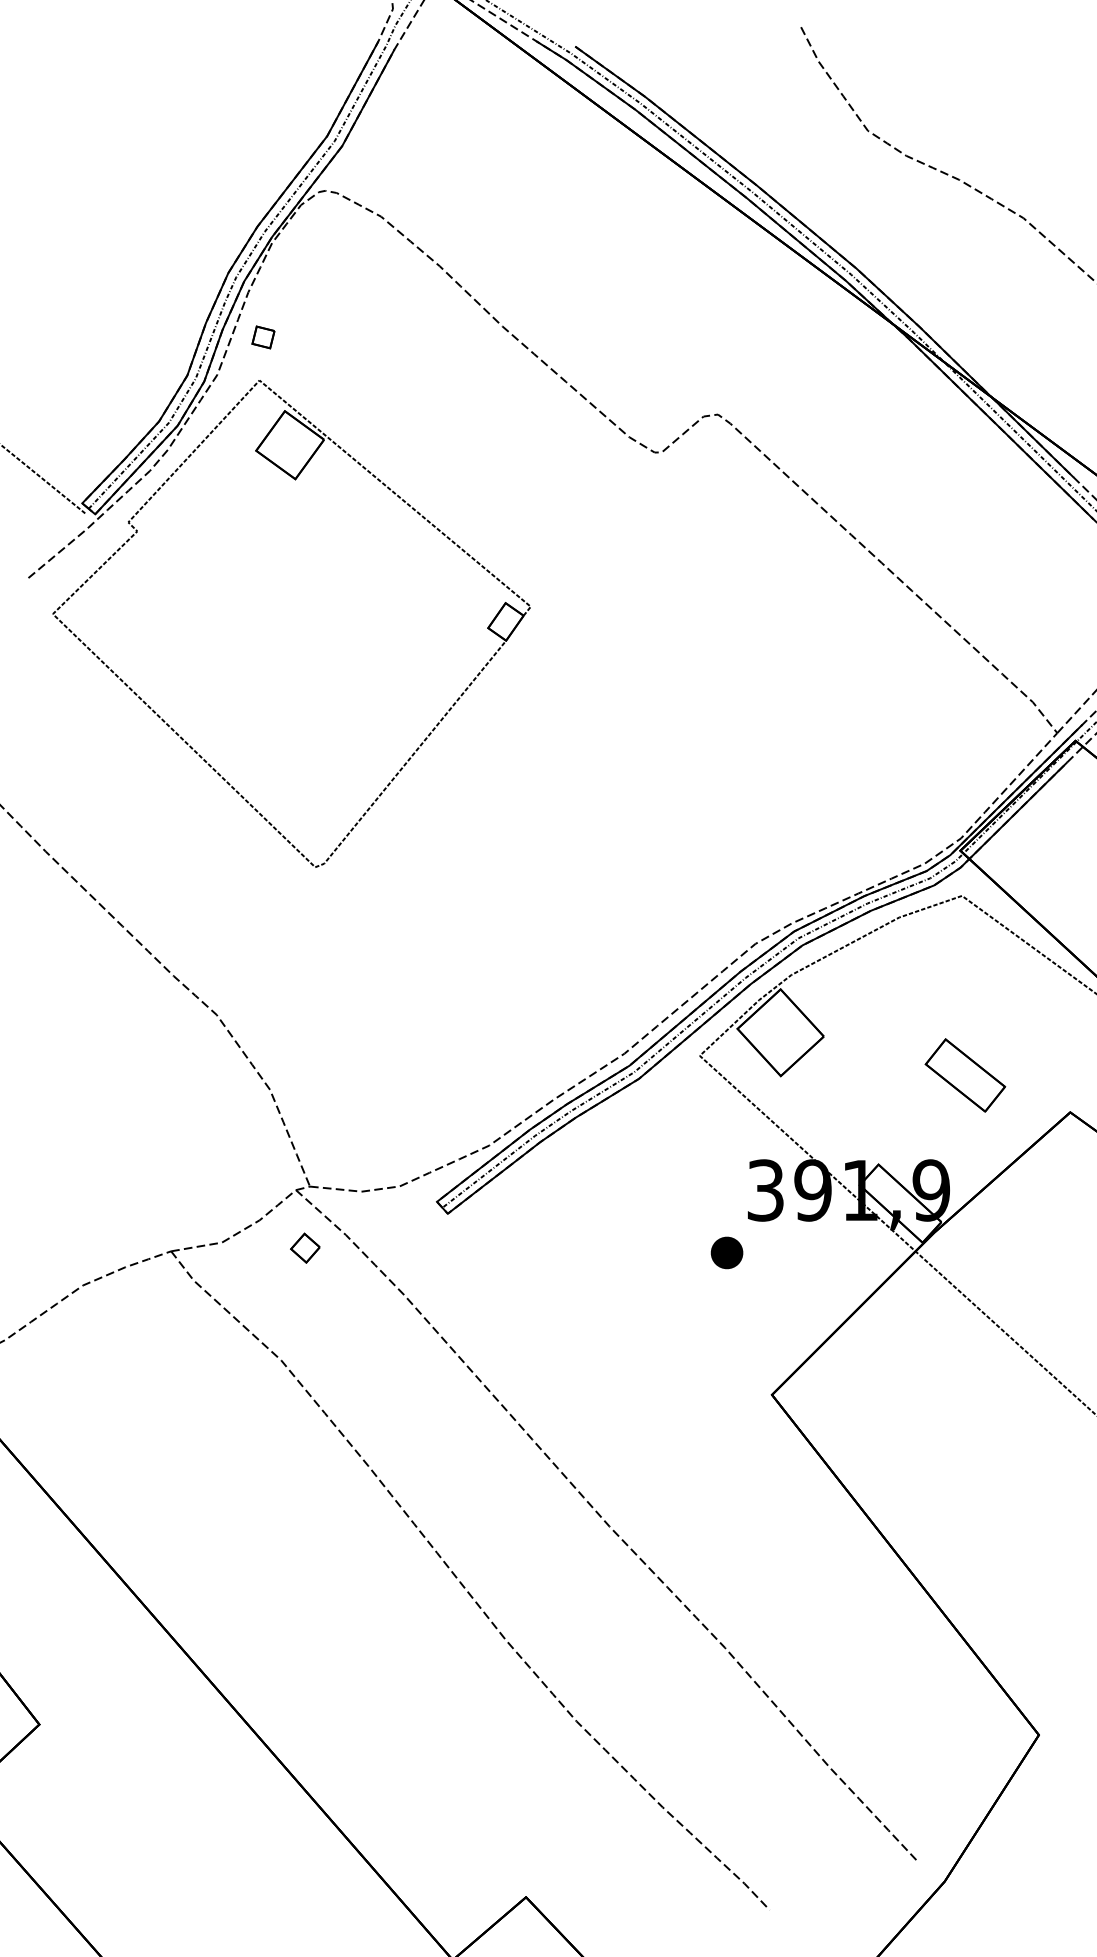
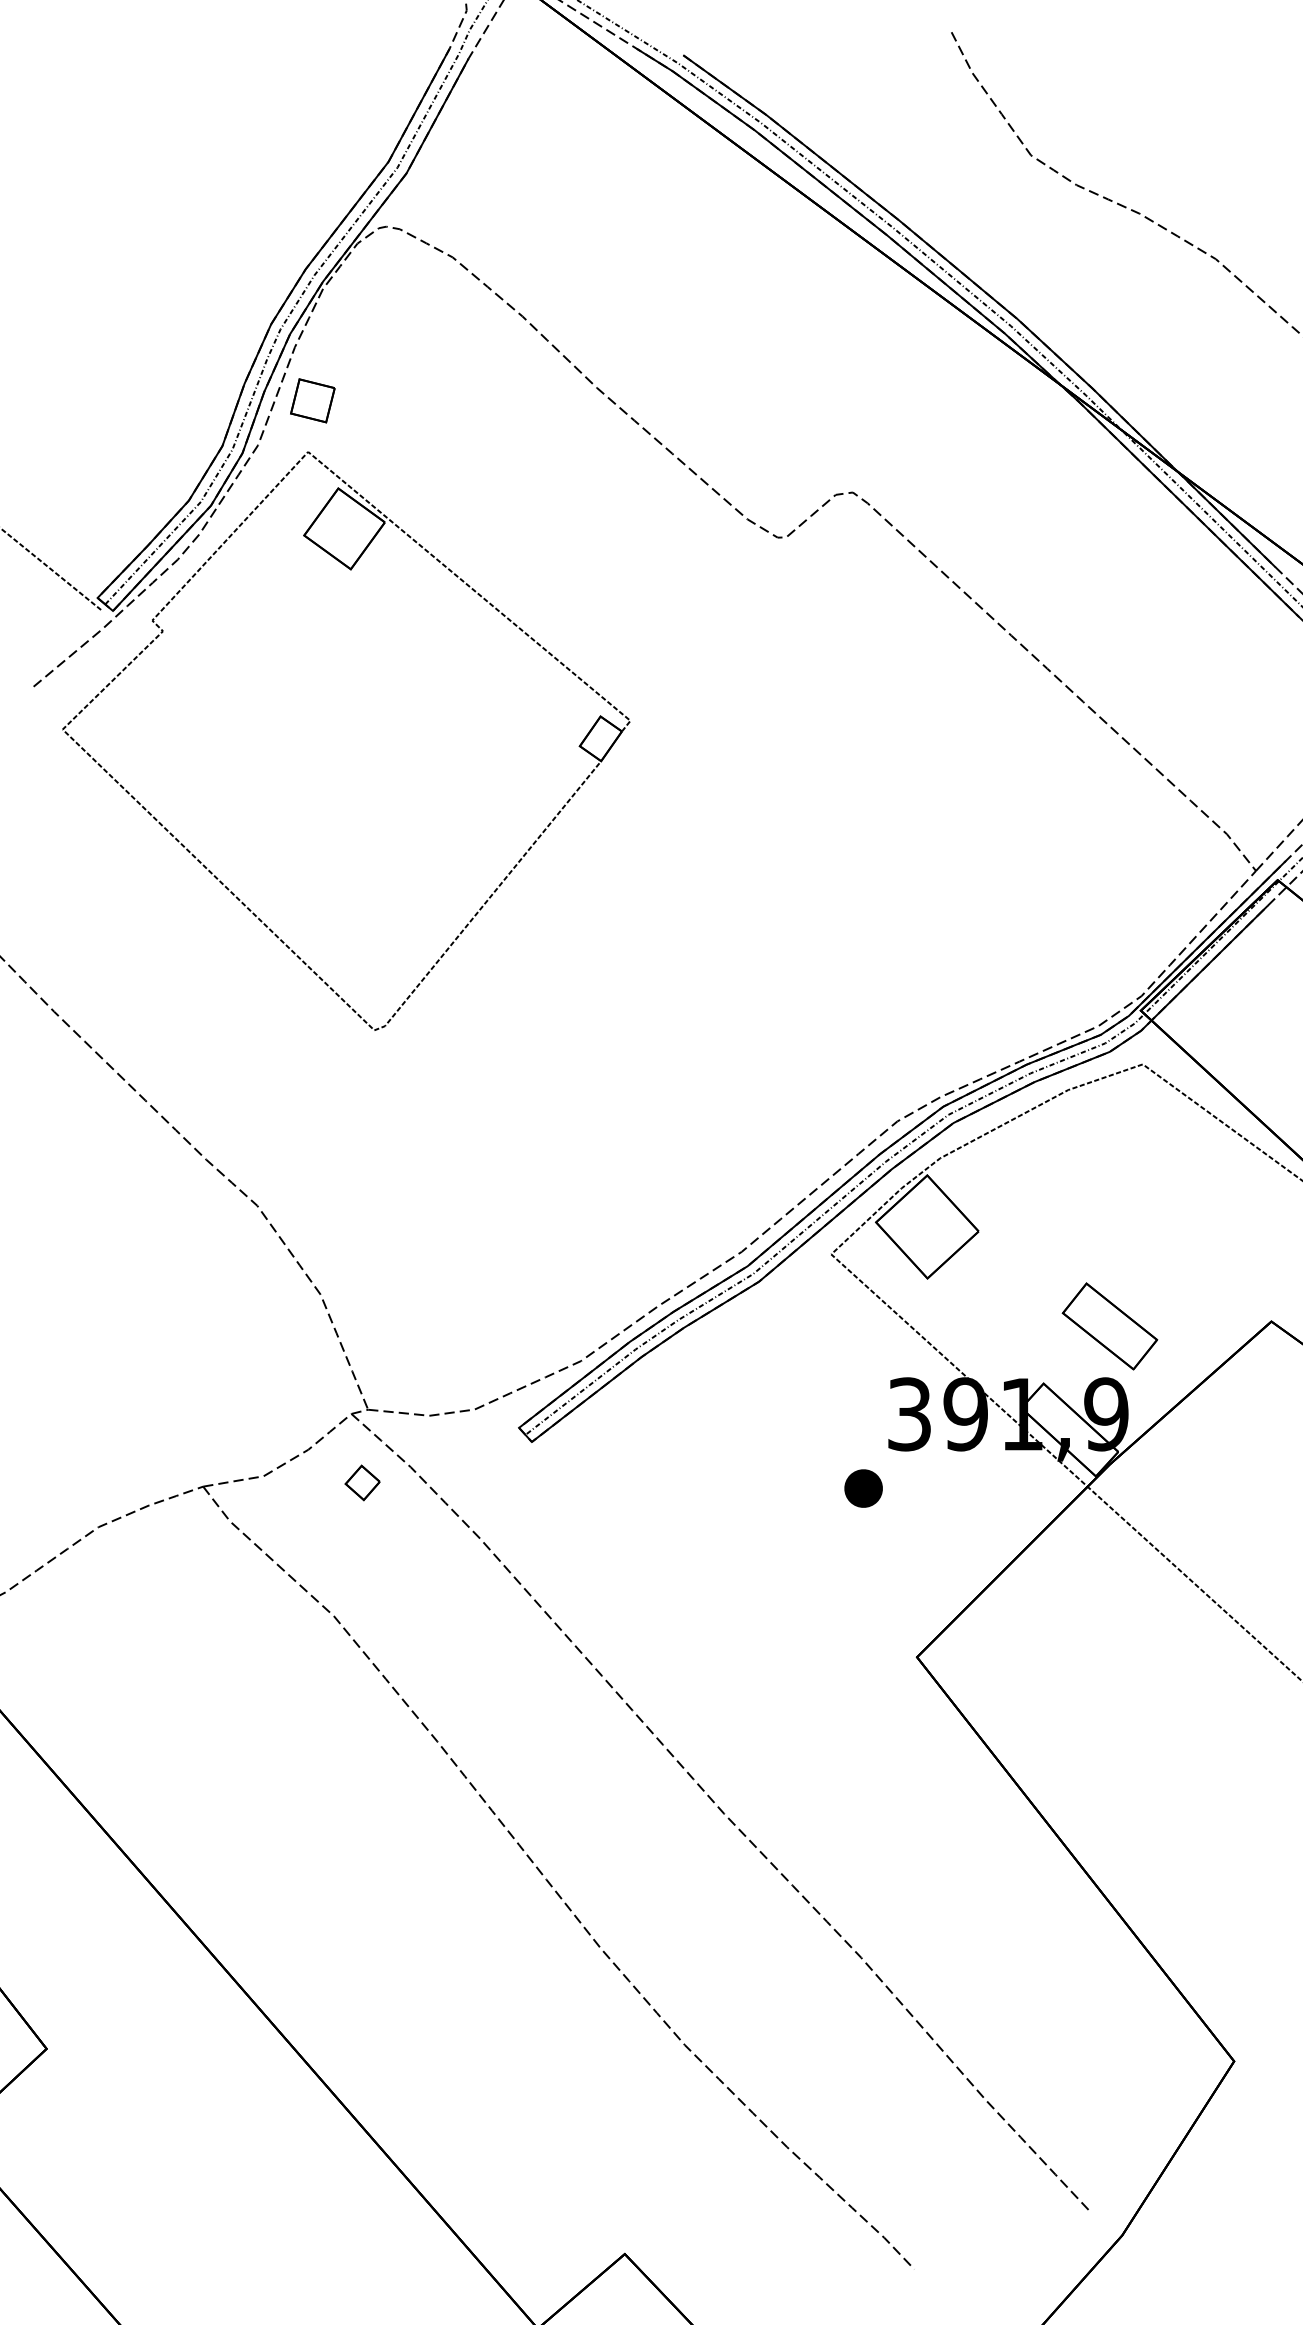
part: (263, 337) -> (312, 400), size x1.67
part: (965, 1075) -> (1110, 1326), moved

